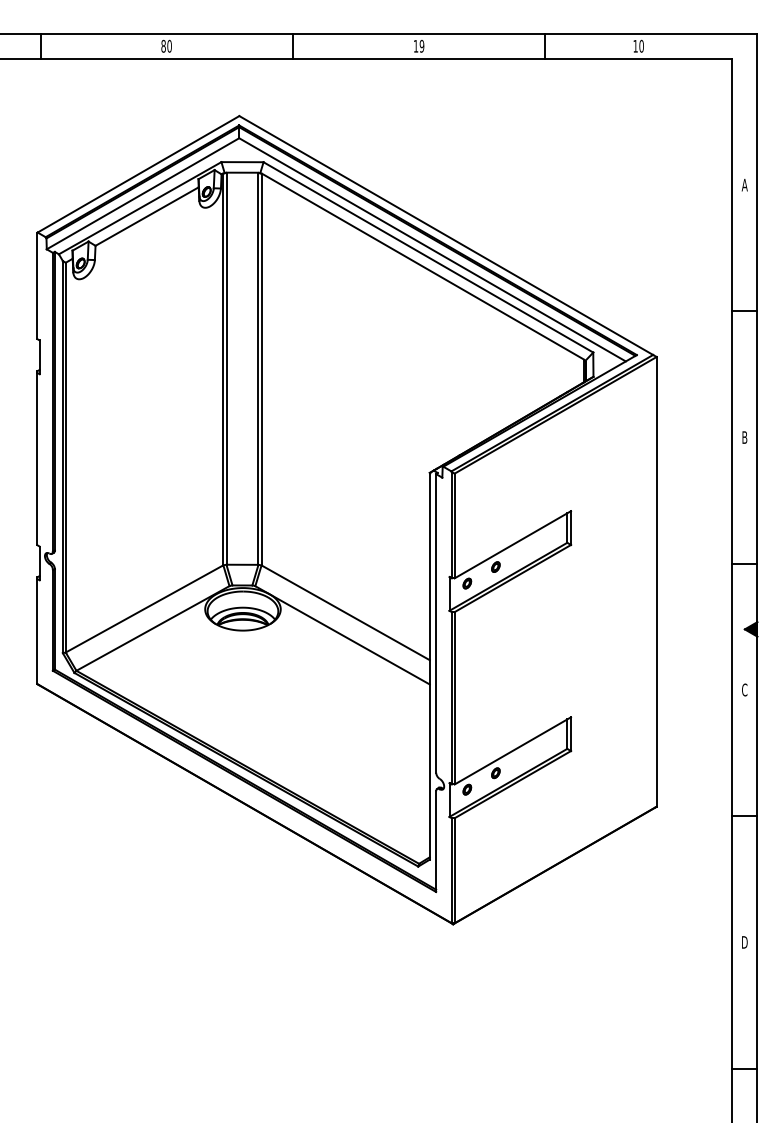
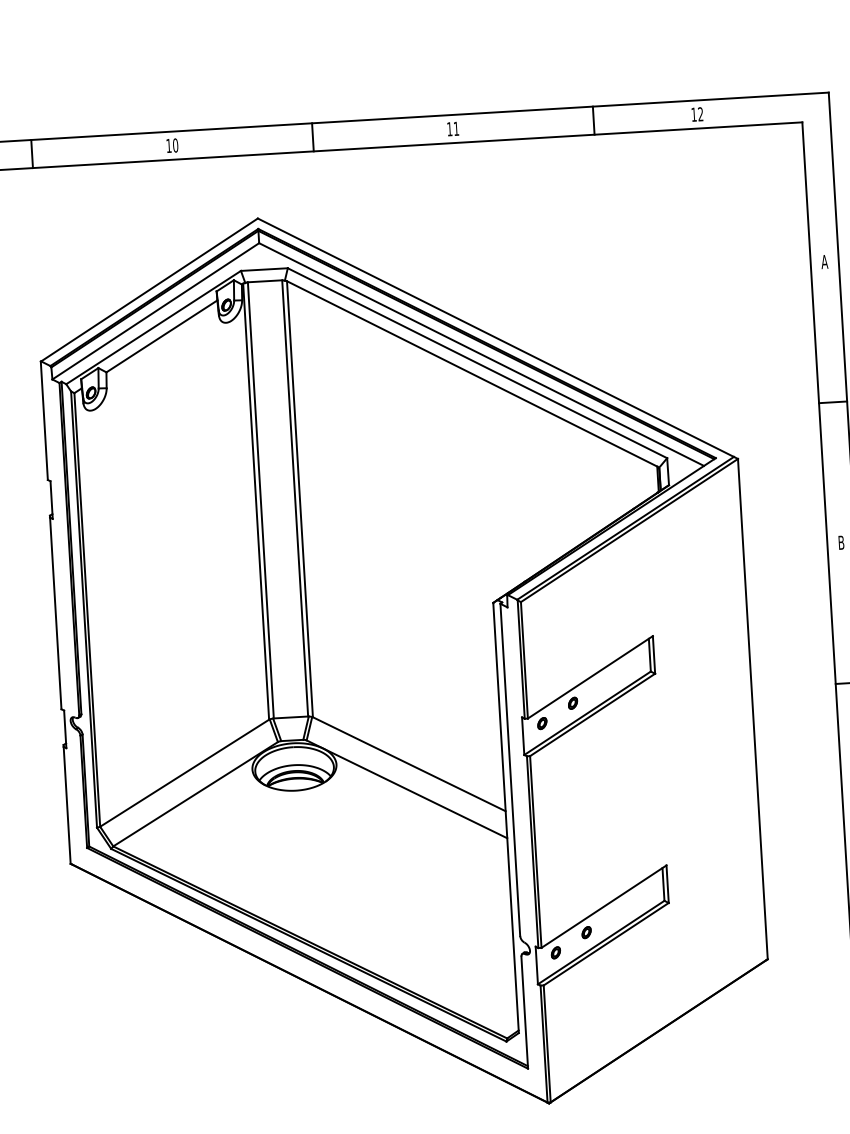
text: (163, 45) -> (168, 145), 80 -> 10
text: (421, 45) -> (455, 127), 19 -> 11
text: (641, 46) -> (700, 114), 10 -> 12

